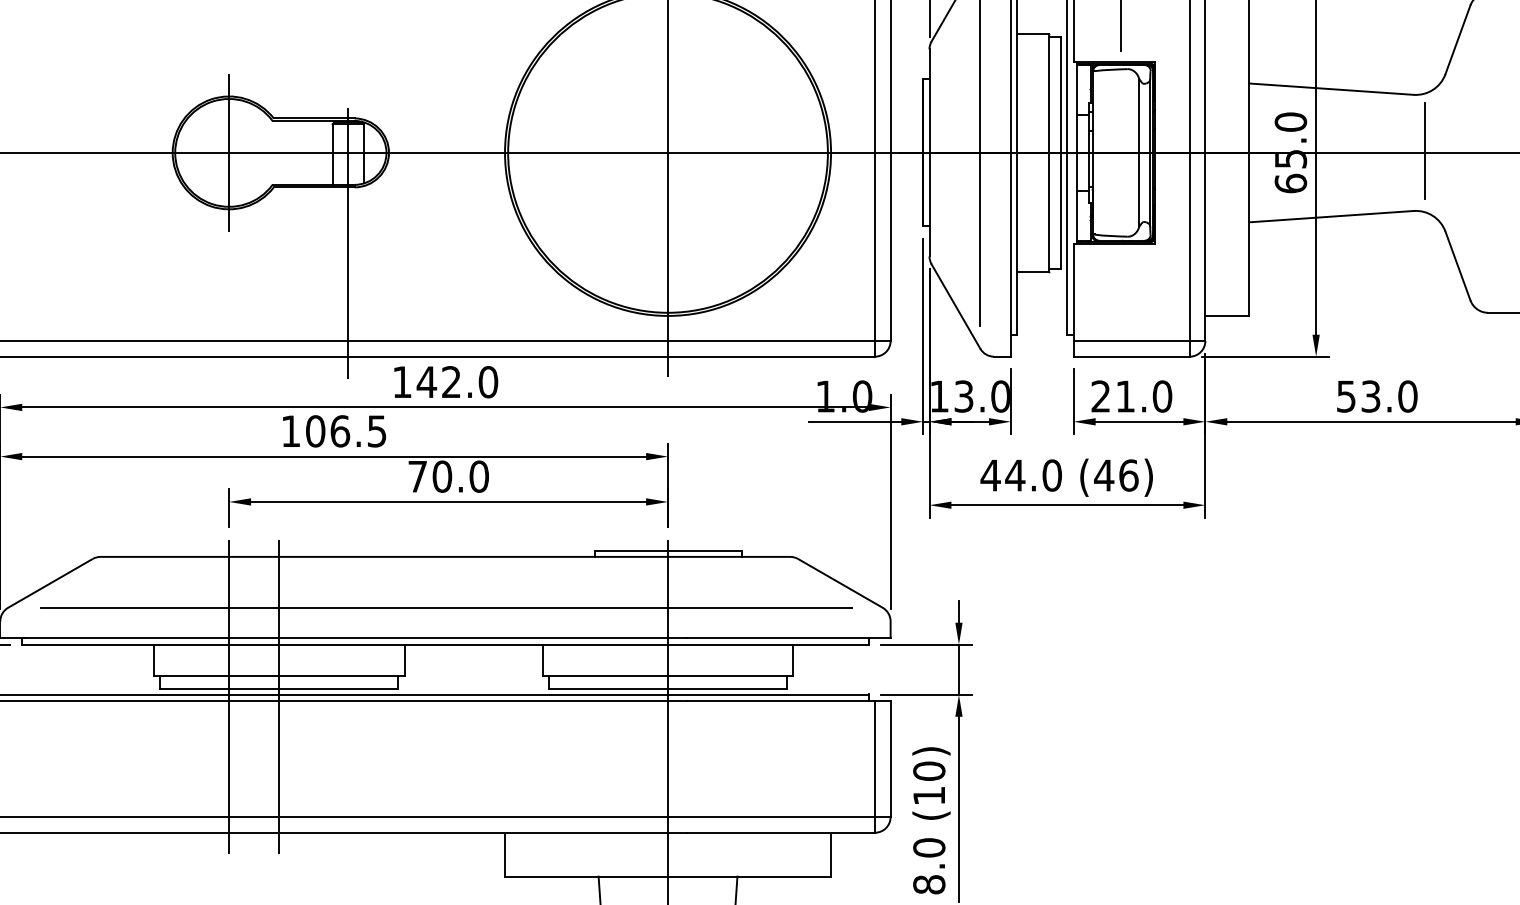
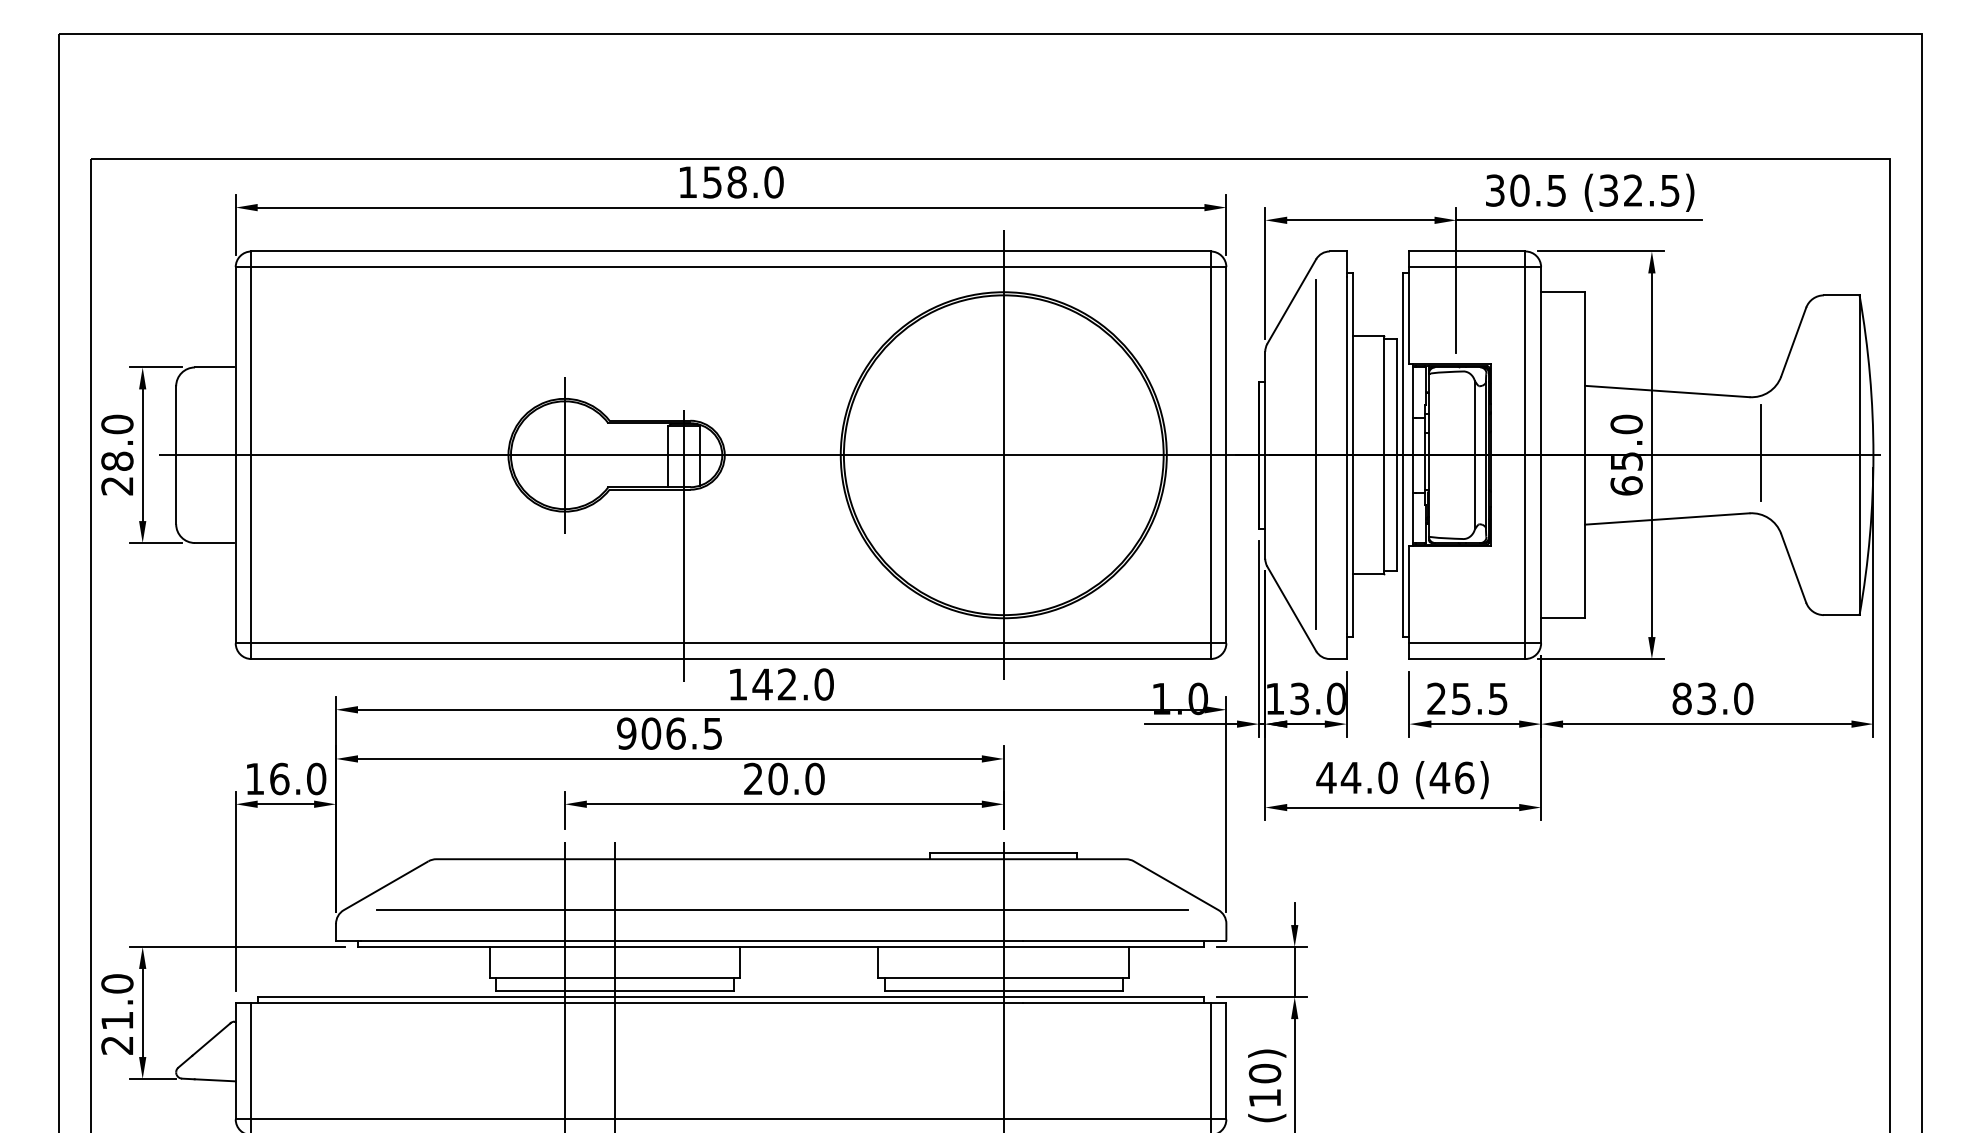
text: (1143, 396) -> (1479, 698), 21.0 -> 25.5
text: (1345, 396) -> (1681, 698), 53.0 -> 83.0
text: (290, 431) -> (626, 733), 106.5 -> 906.5
text: (417, 476) -> (753, 778), 70.0 -> 20.0

